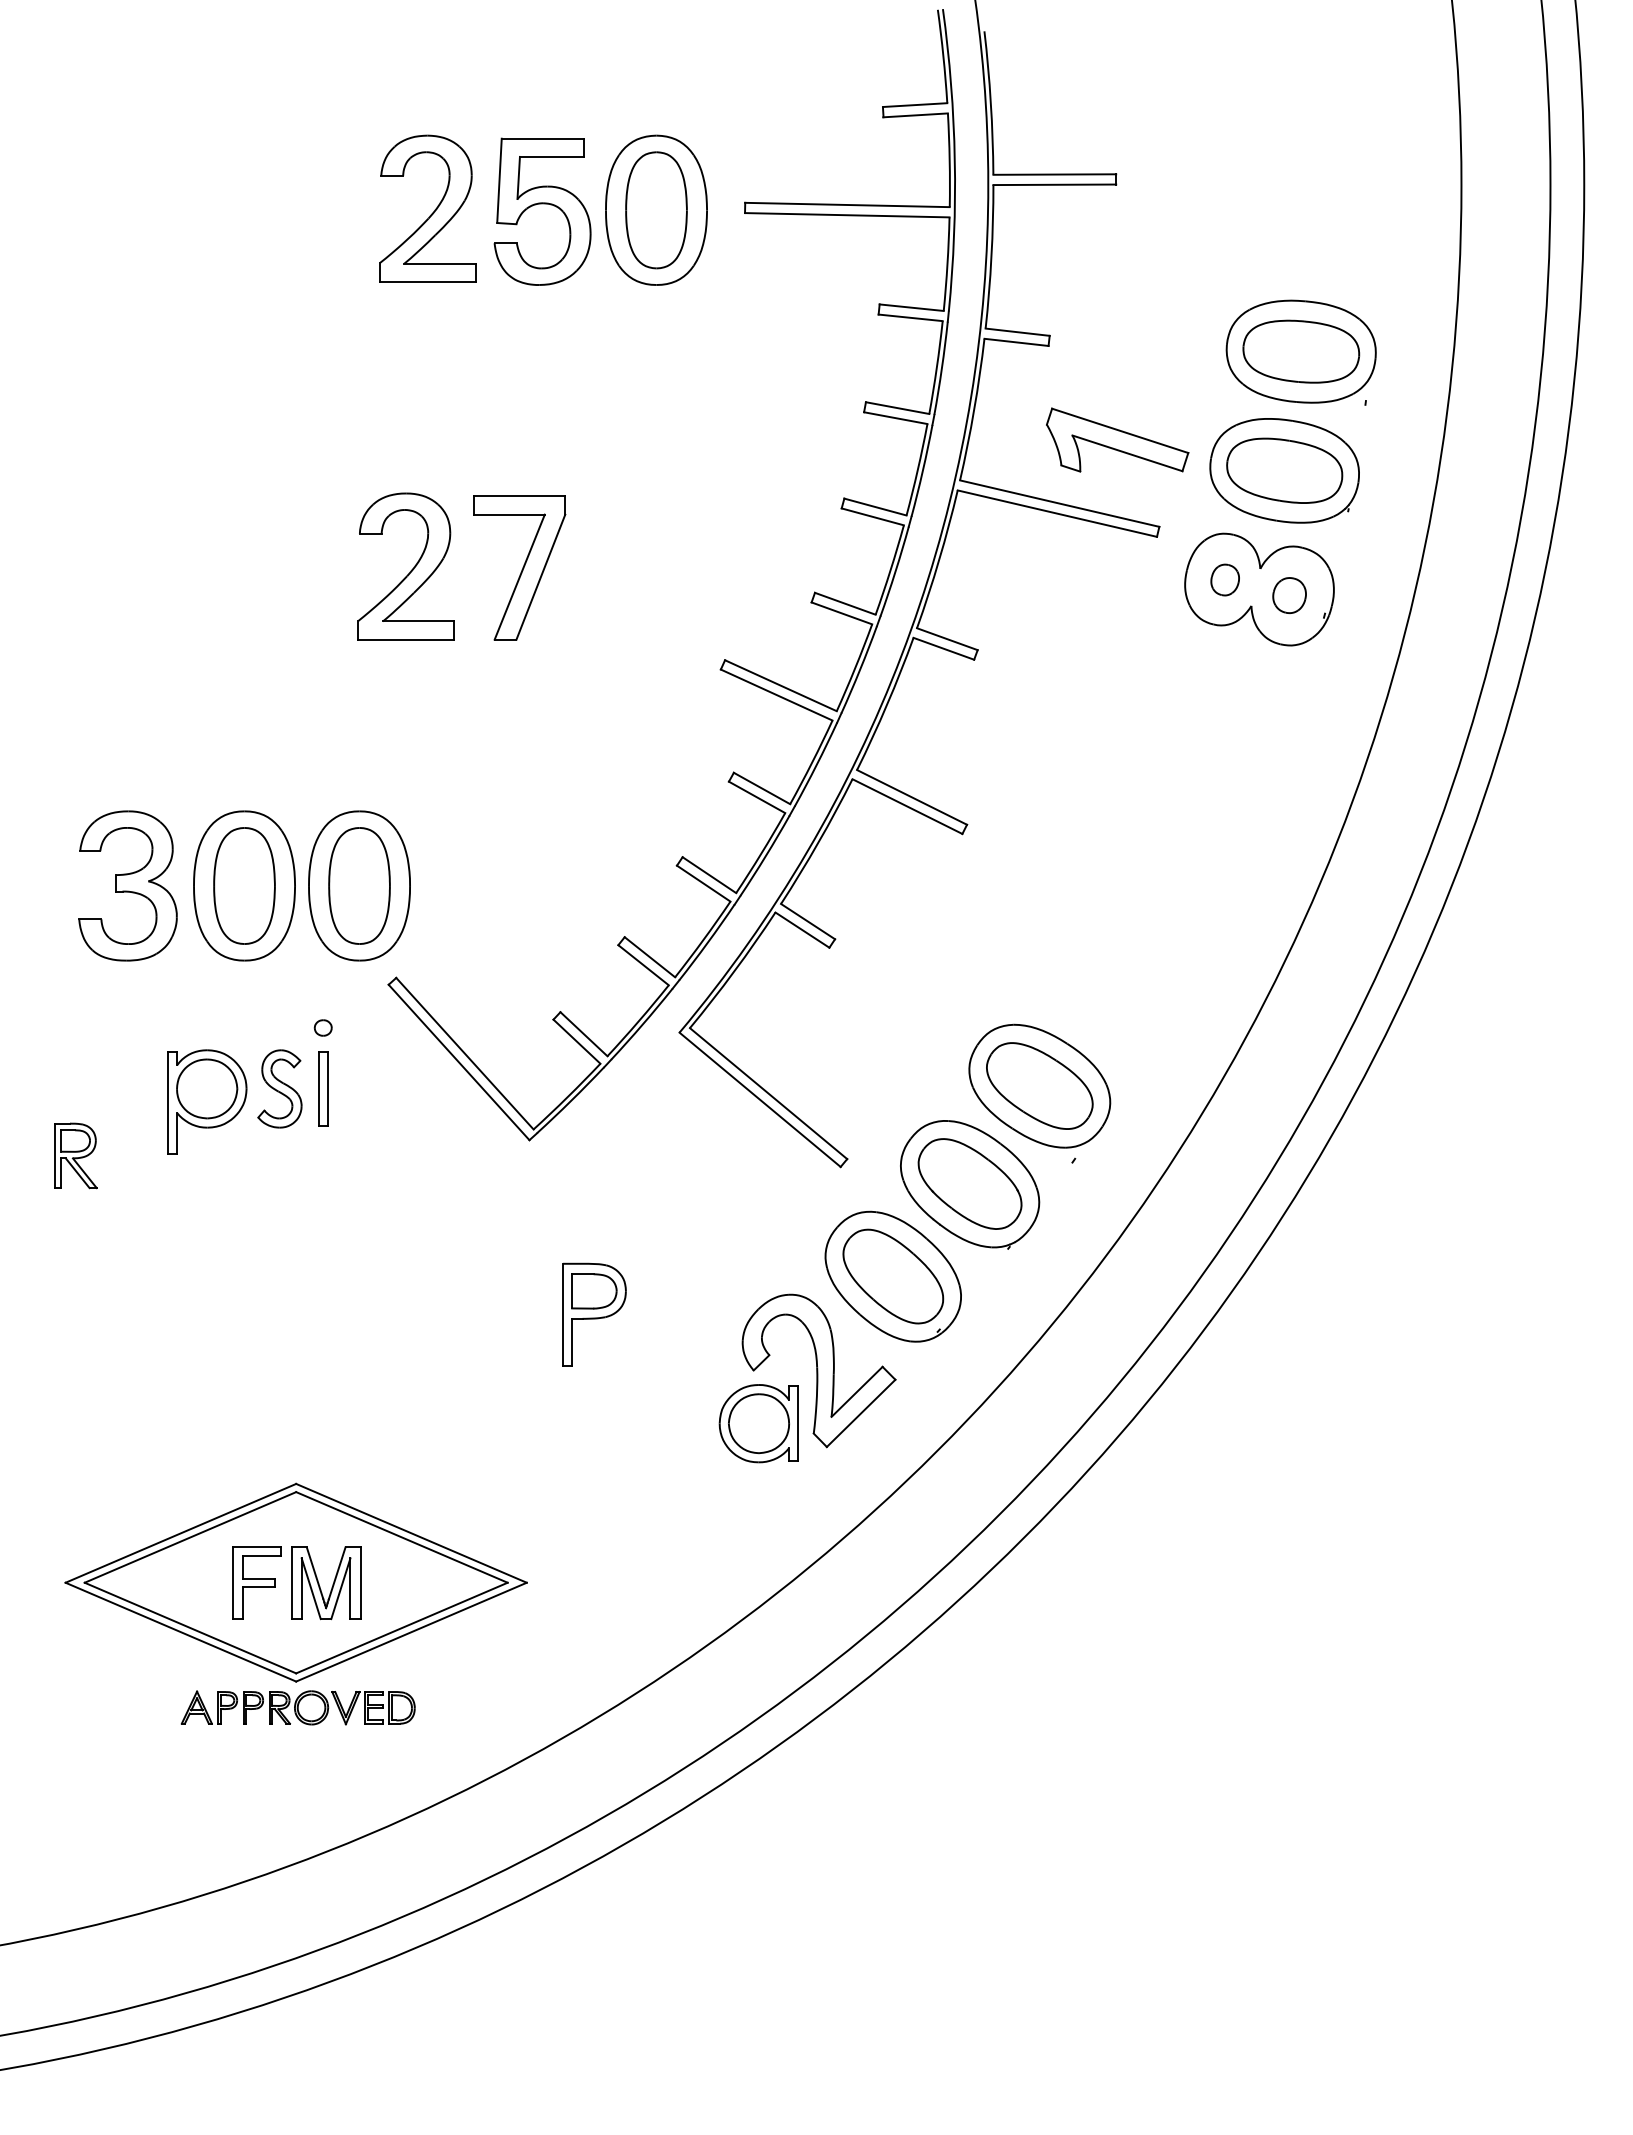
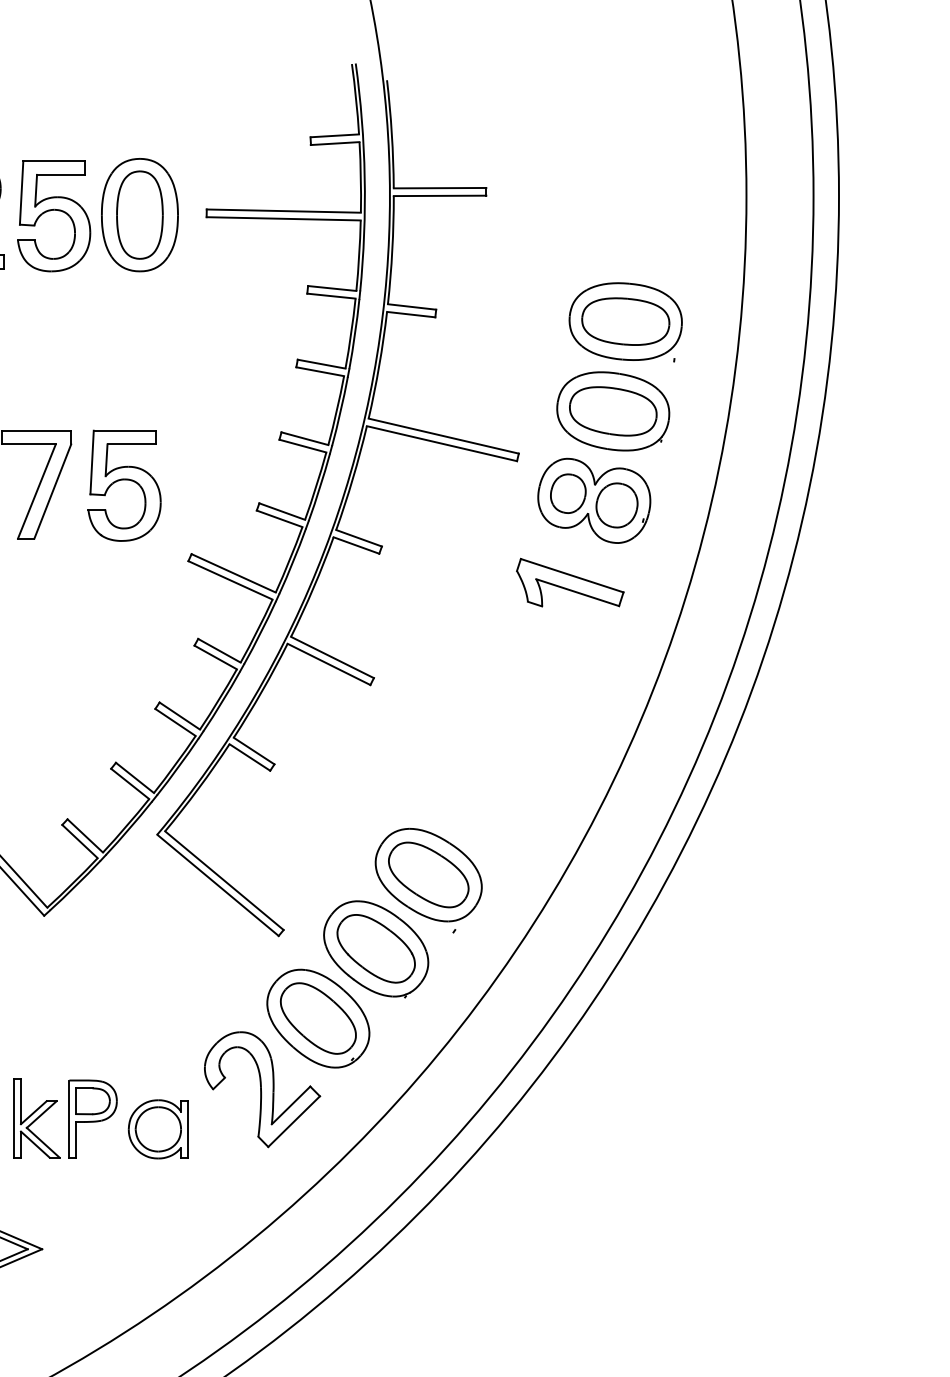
part: (1117, 439) -> (570, 582), moved
part: (633, 562) -> (122, 480), added
part: (1225, 579) -> (568, 493), size x1.67
part: (1289, 595) -> (616, 505), size x1.67
part: (594, 1314) -> (93, 1118), moved
part: (519, 1408) -> (36, 1117), added
part: (758, 1423) -> (158, 1129), moved

